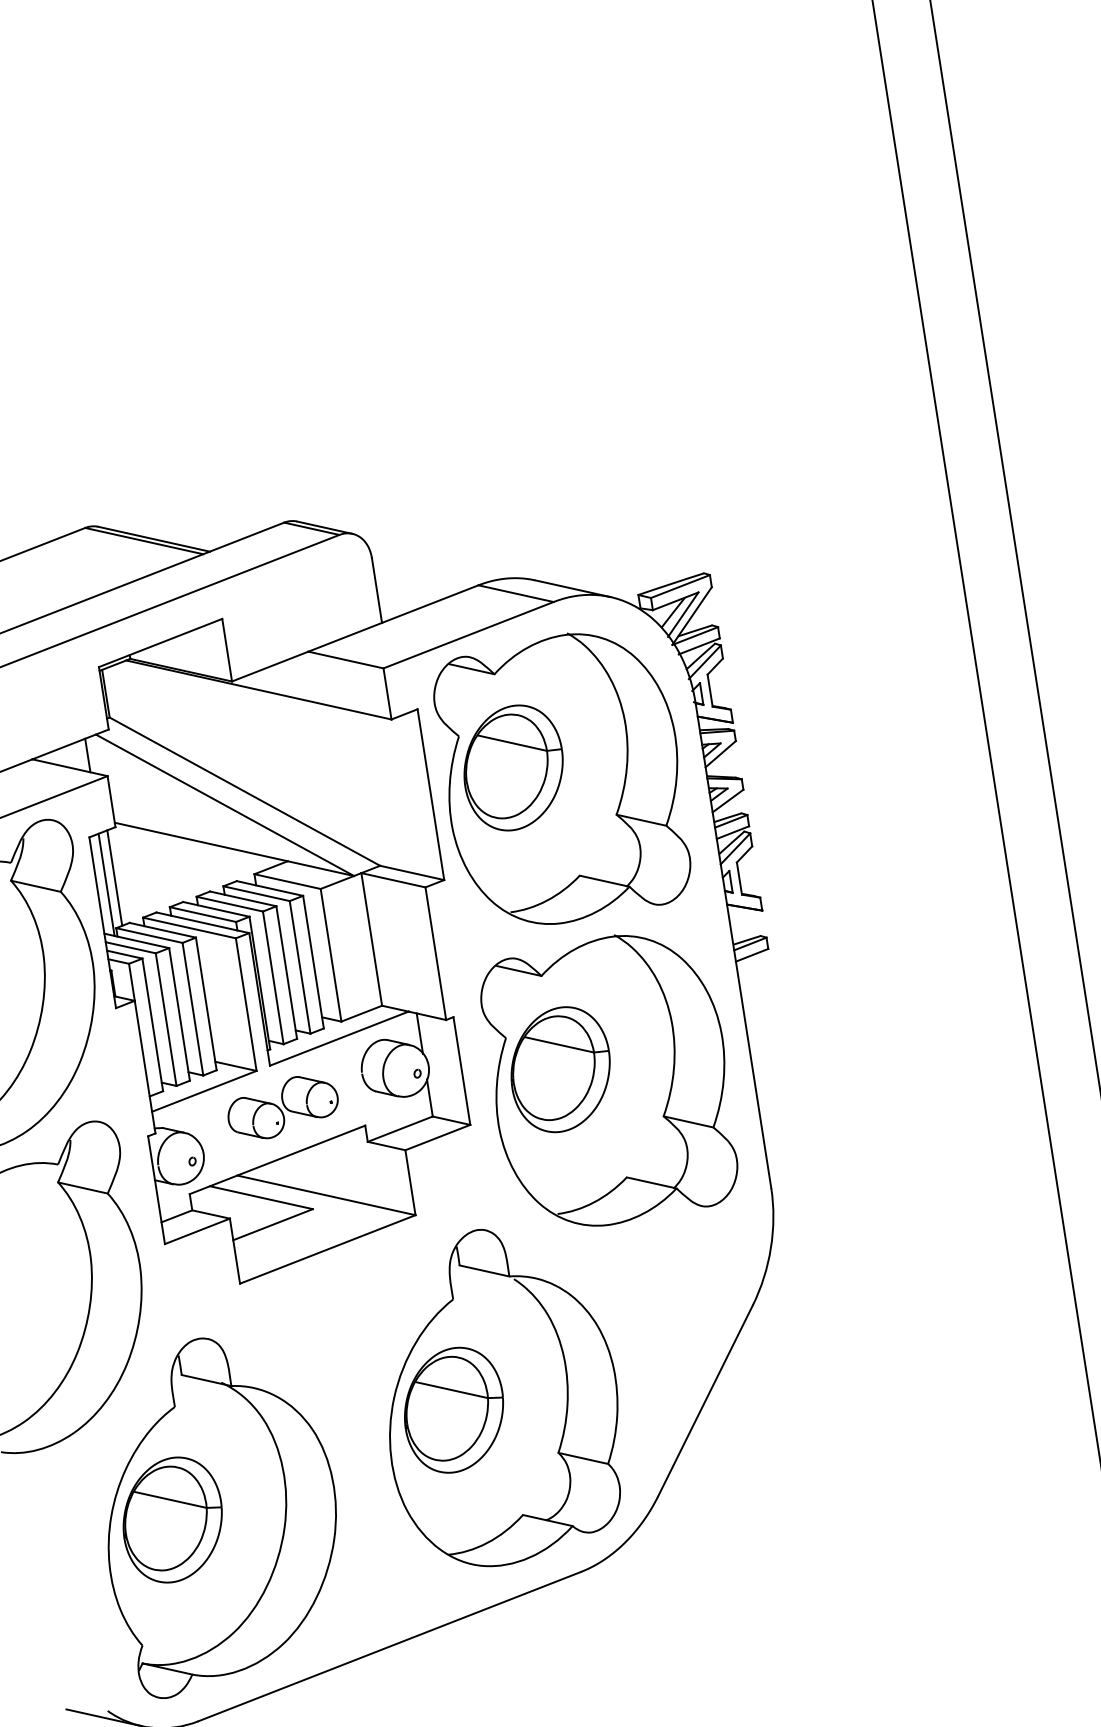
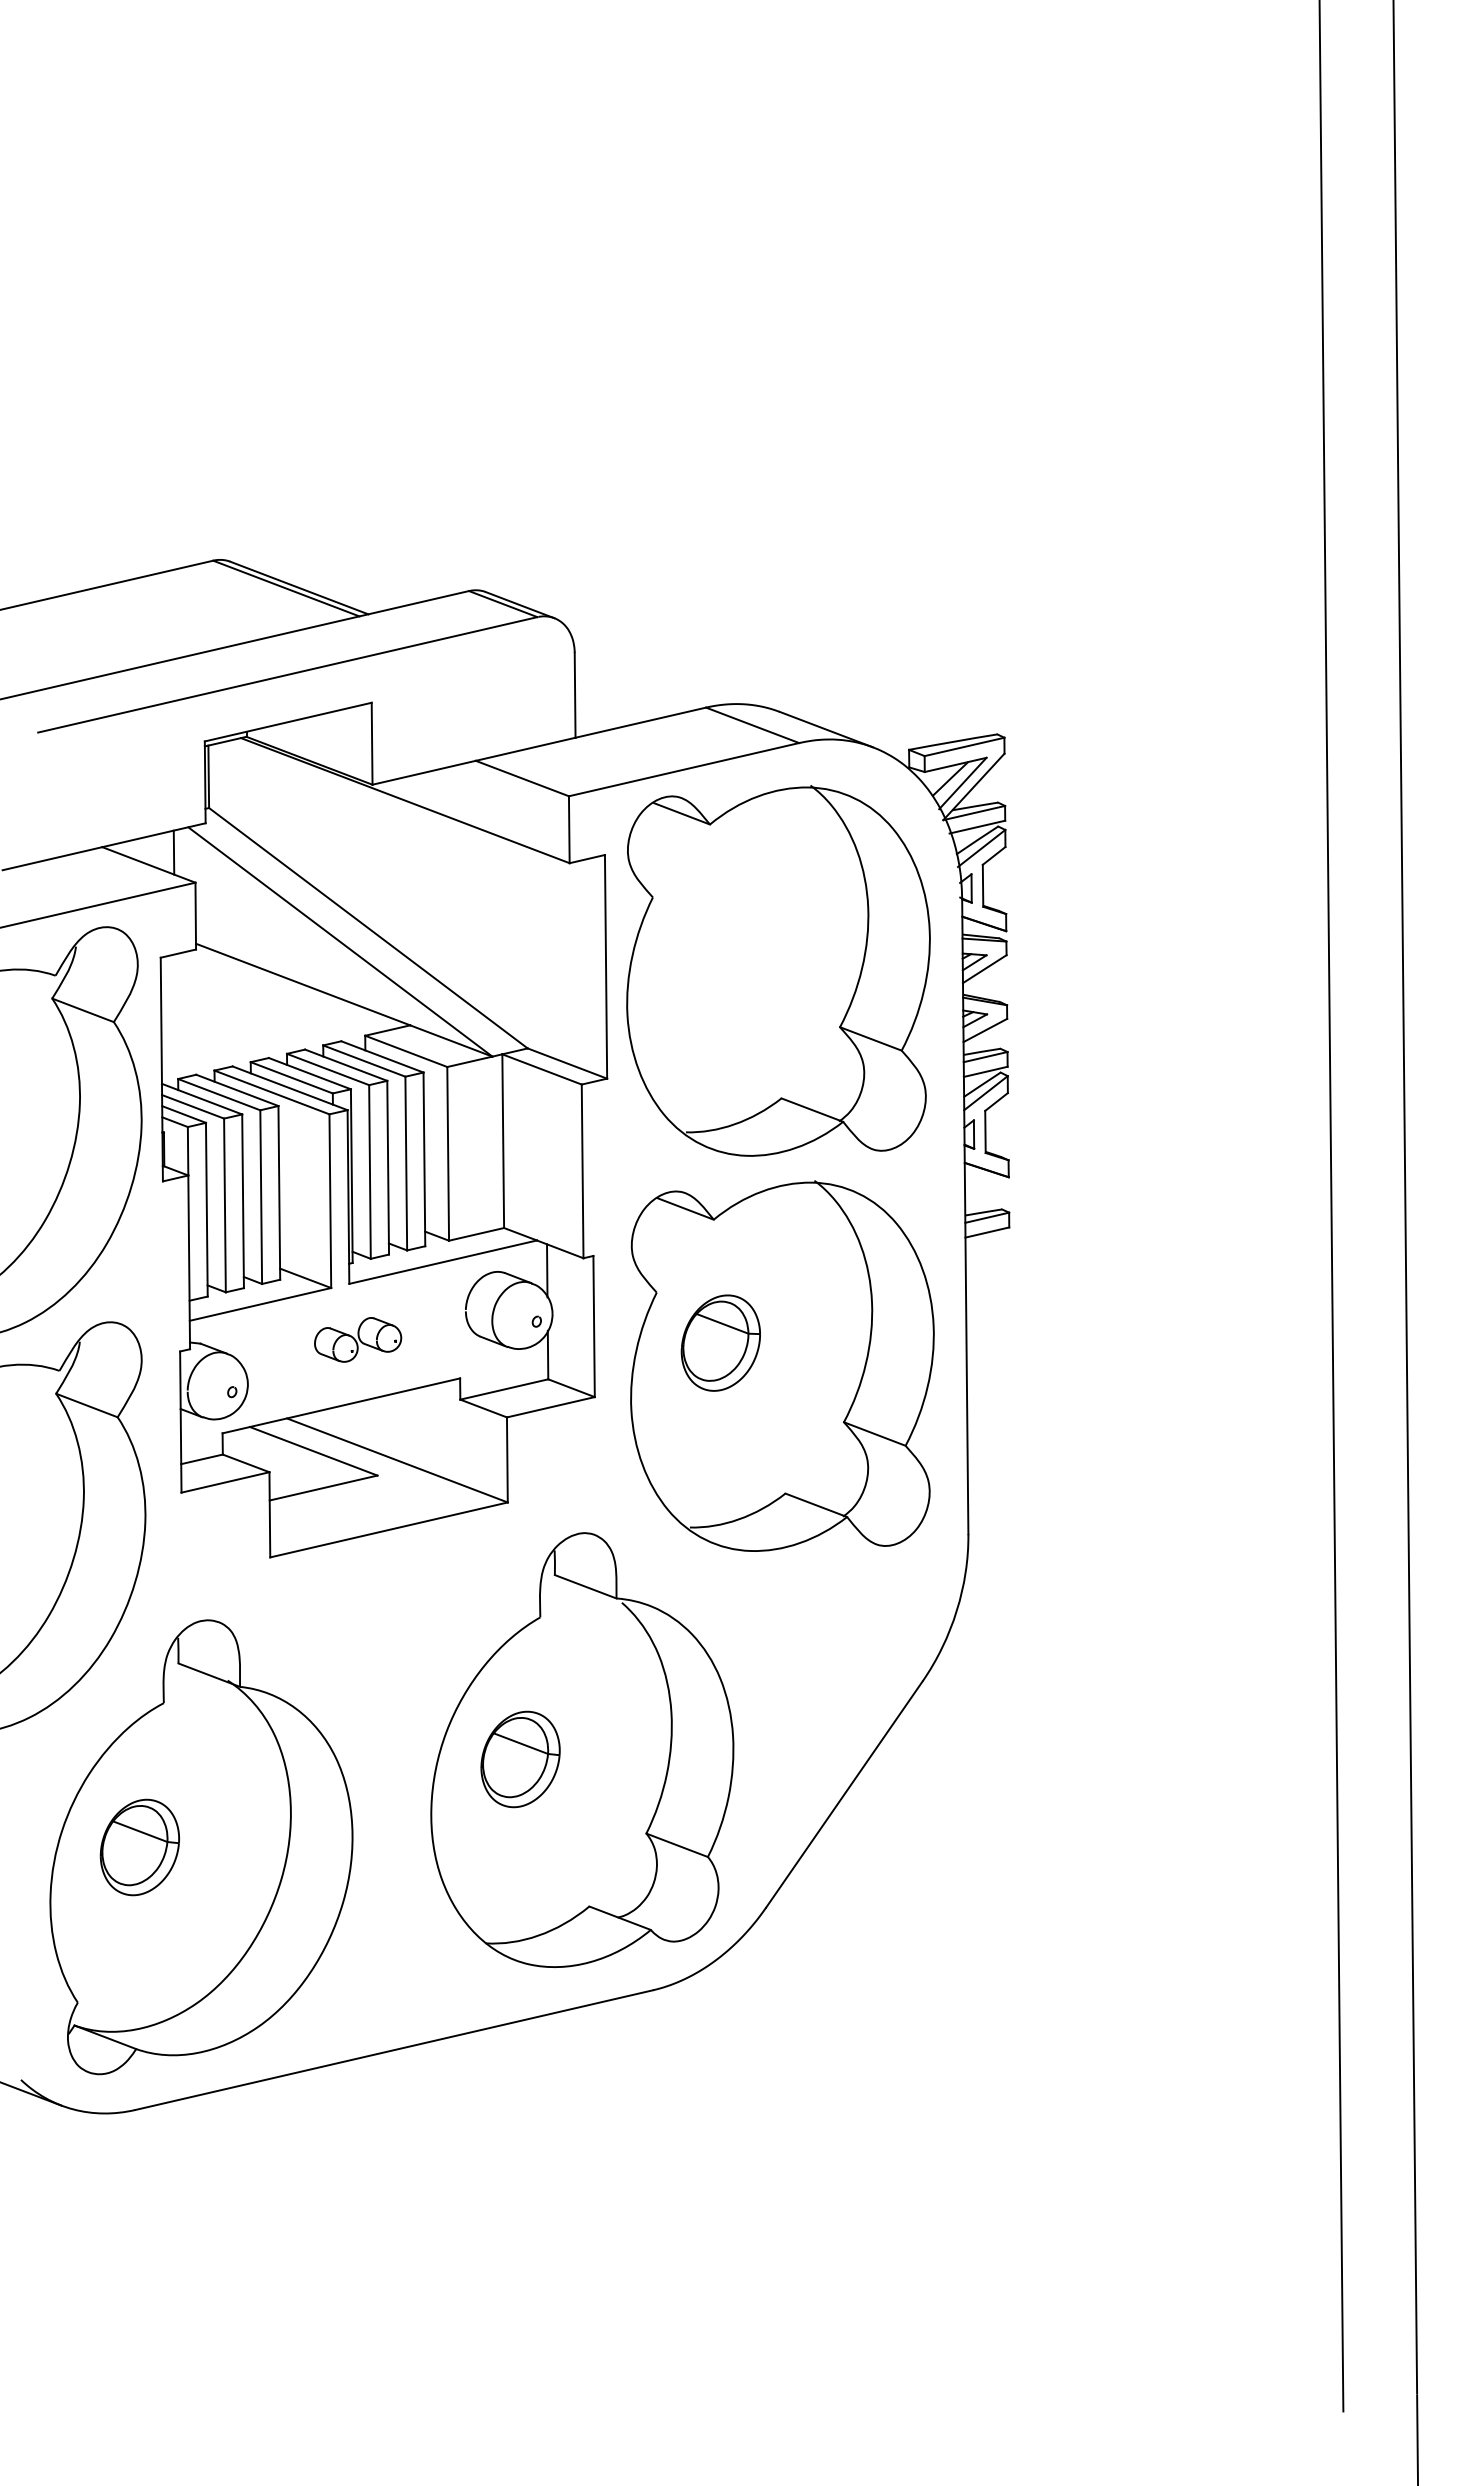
part: (513, 767) -> (716, 947), removed
line: (114, 878) -> (185, 1014), removed
line: (106, 884) -> (173, 1021), removed
part: (560, 1069) -> (720, 1342), size x0.6
part: (282, 1107) -> (357, 1339), size x0.6
part: (453, 1410) -> (520, 1759), size x0.6
part: (172, 1520) -> (139, 1847), size x0.6

